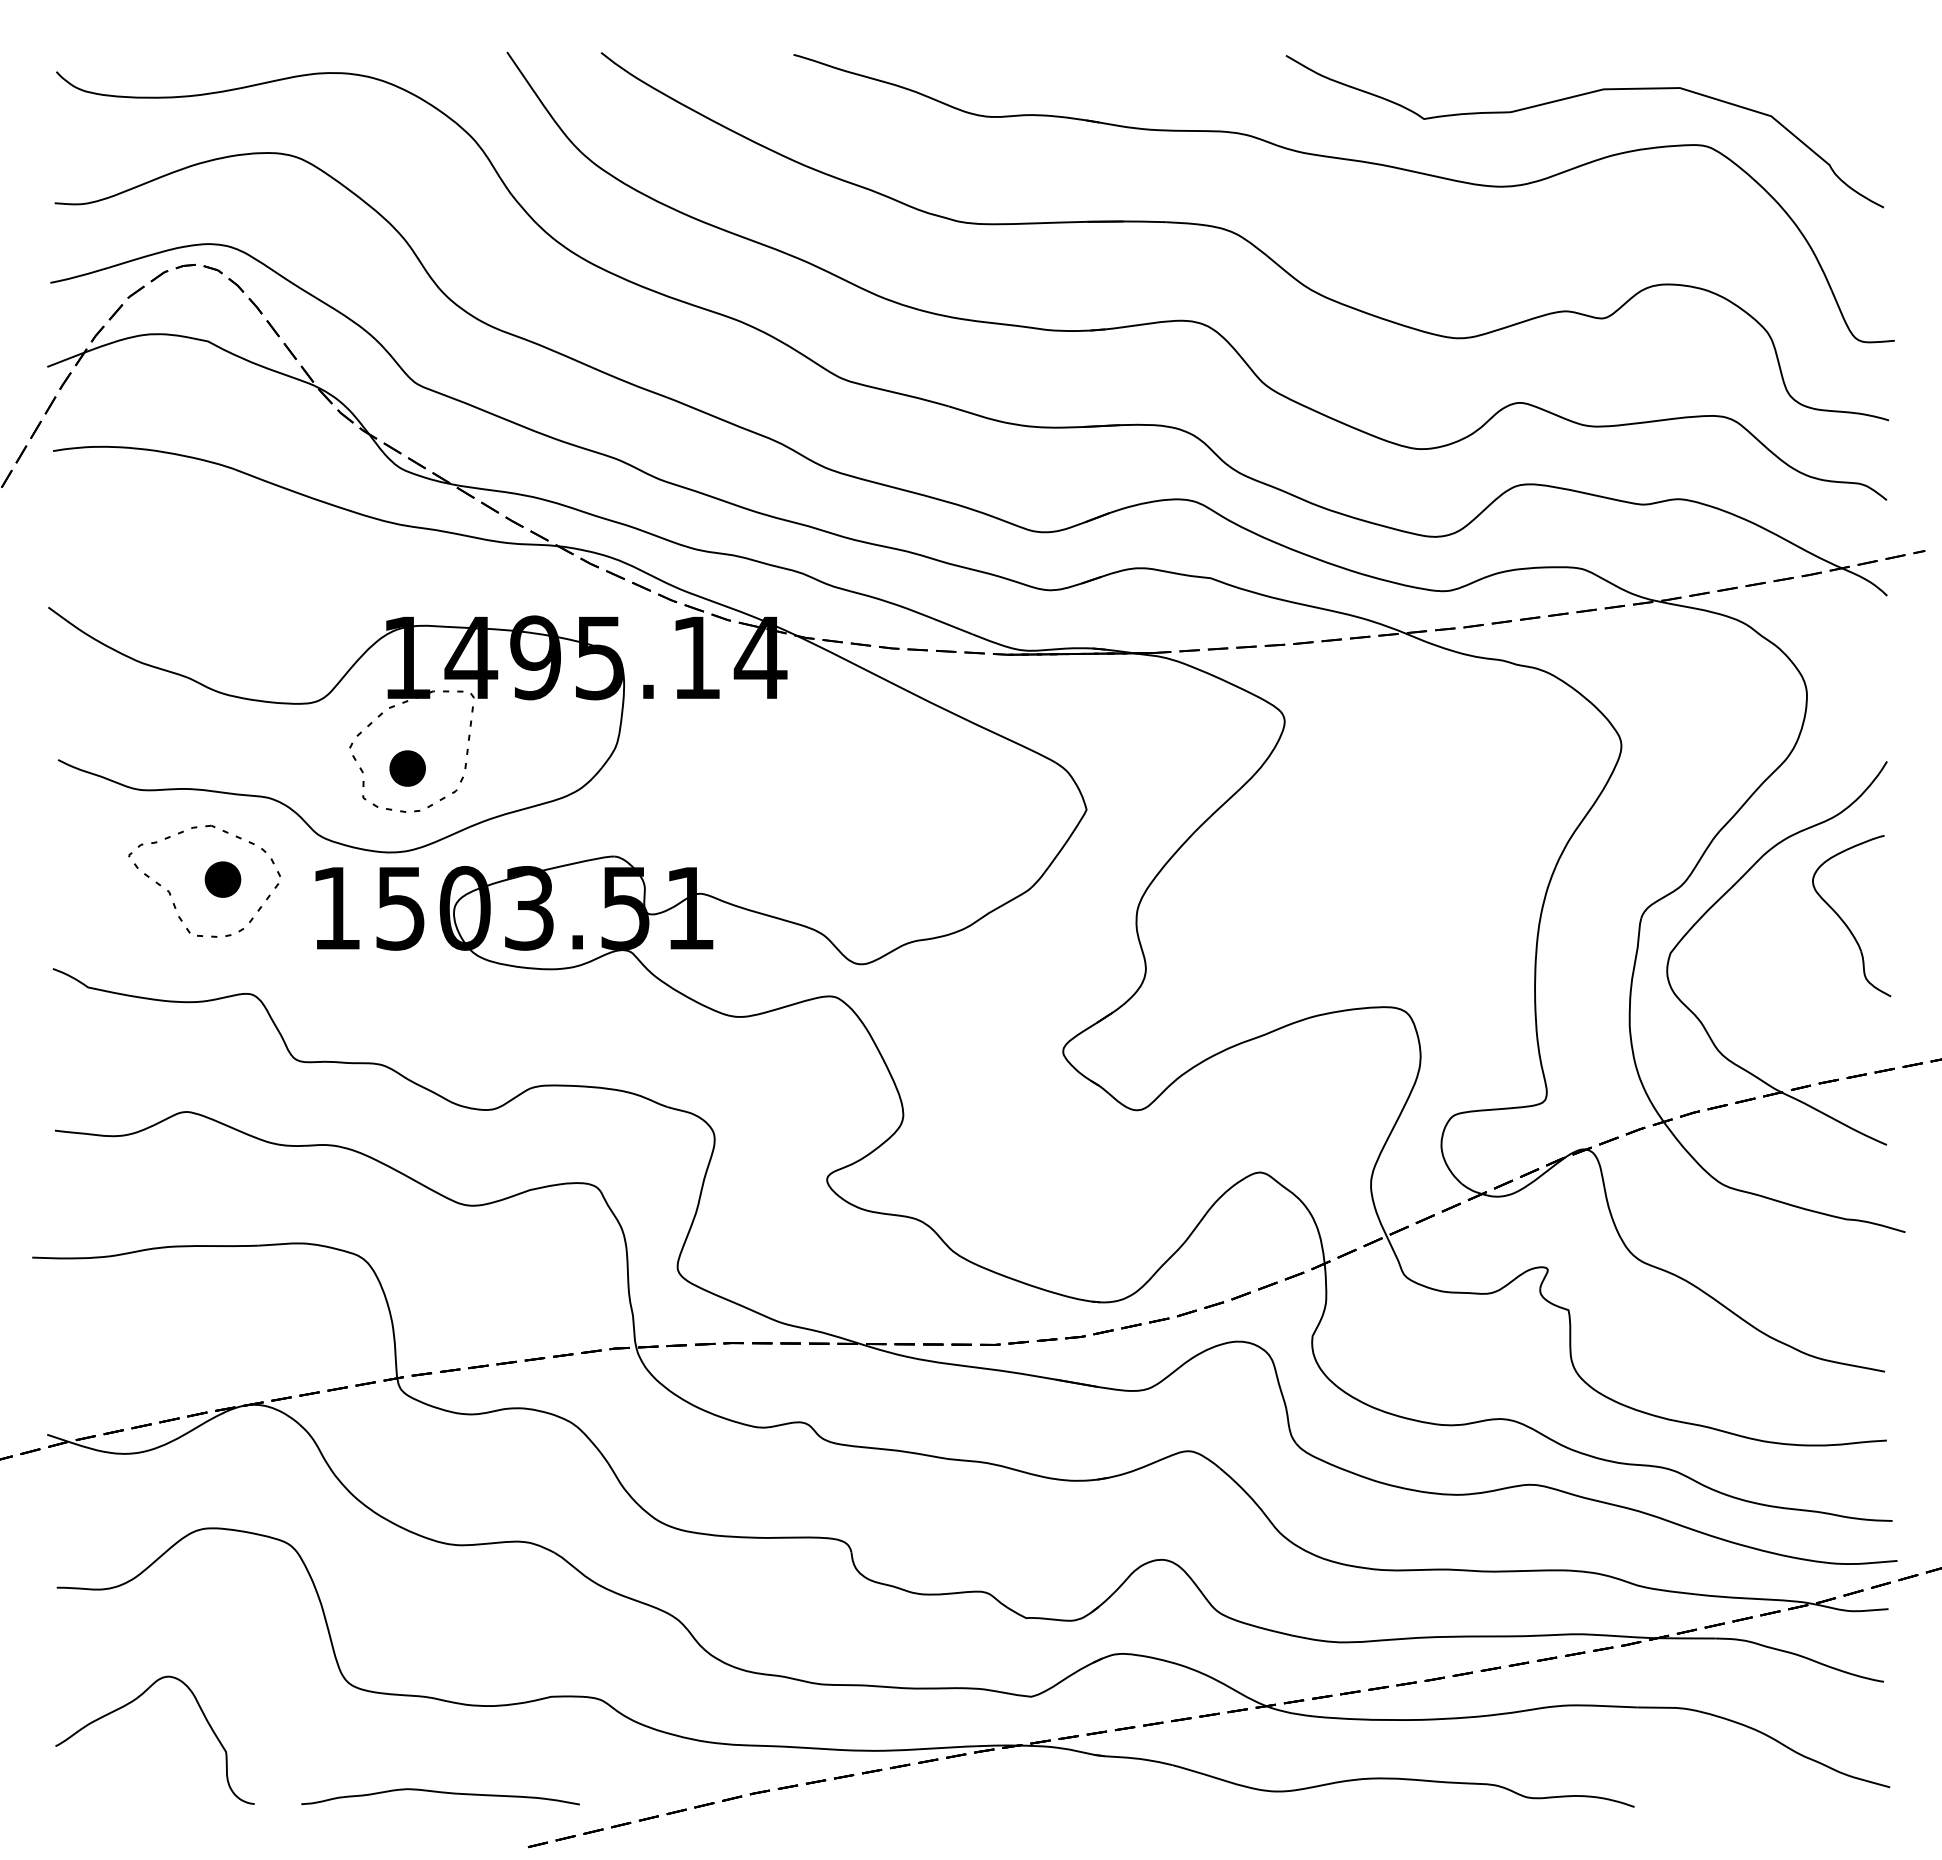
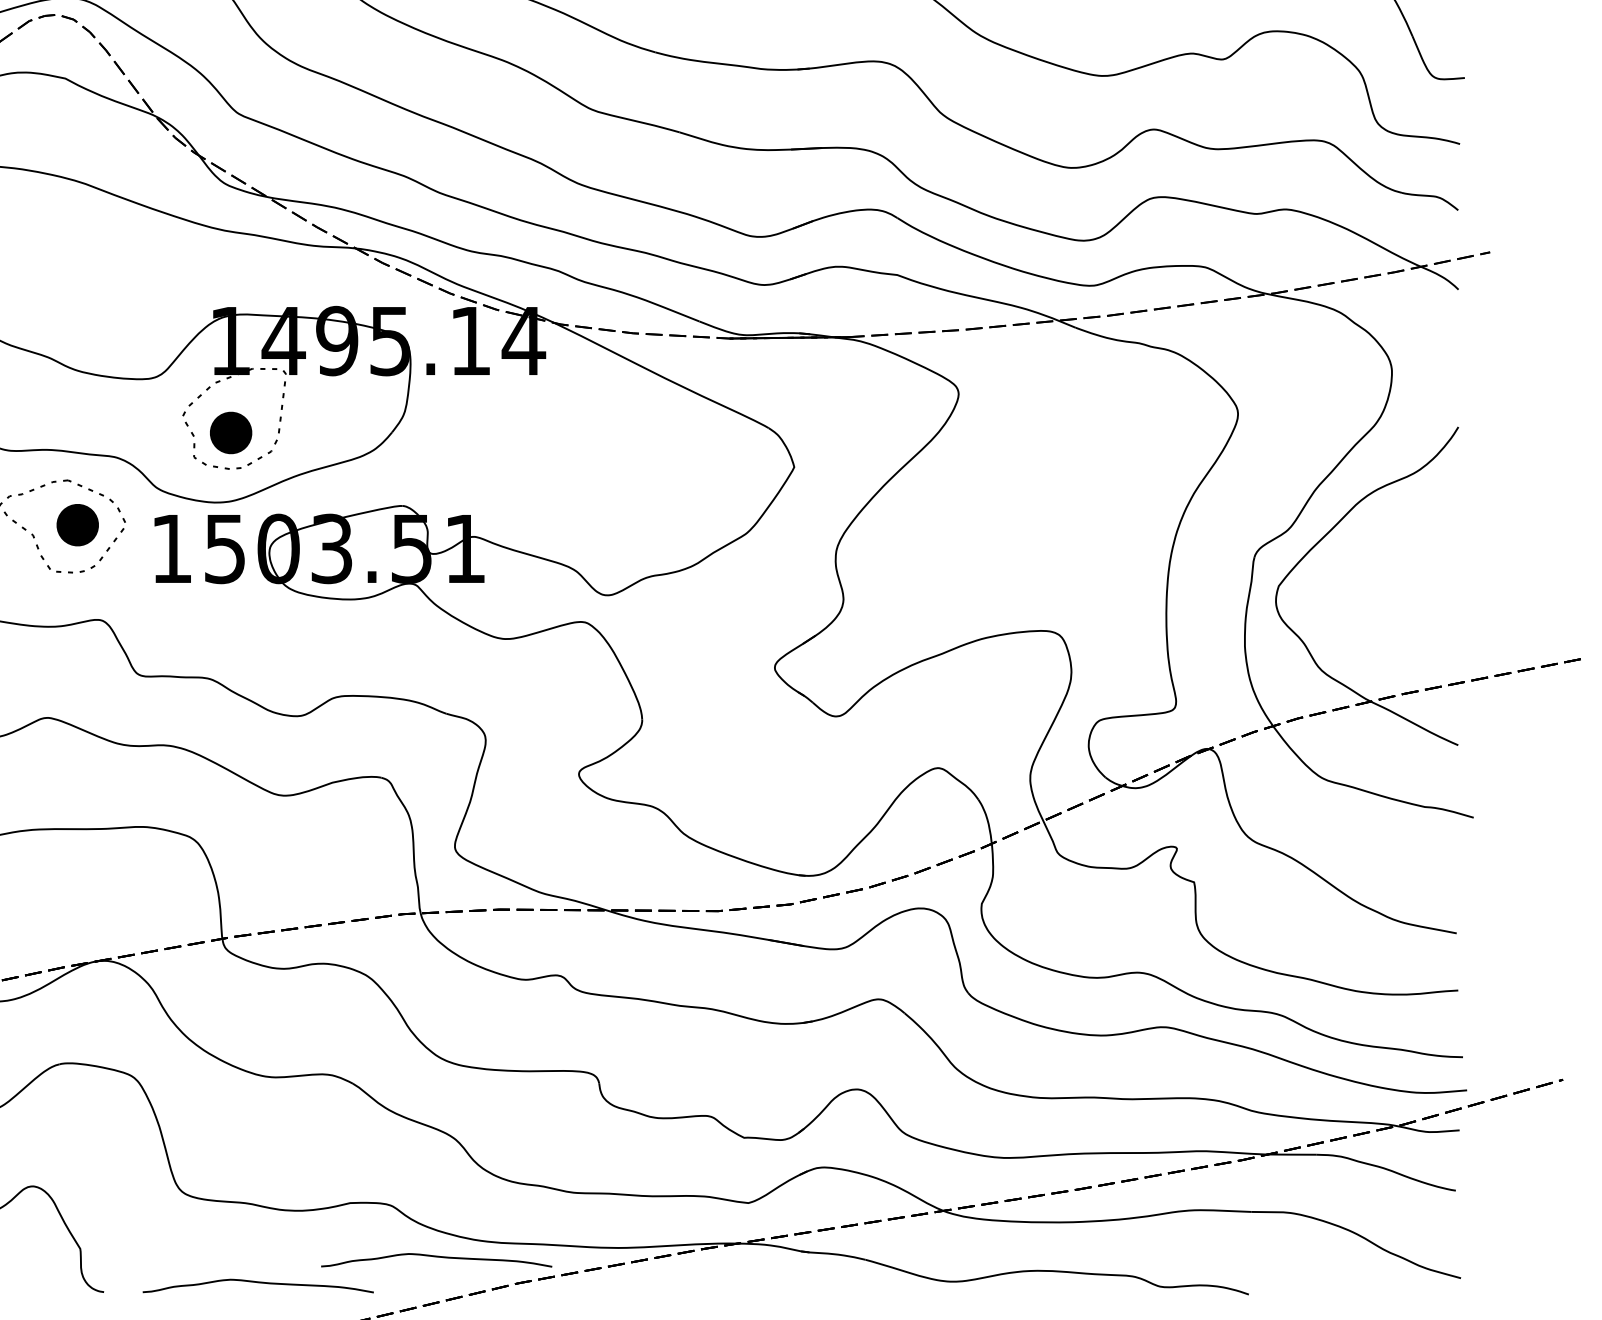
part: (407, 768) -> (230, 432), size x1.4
part: (222, 879) -> (77, 524), size x1.4
part: (1845, 922) -> (1423, 560), removed
curve: (655, 1762) -> (436, 1257), added

